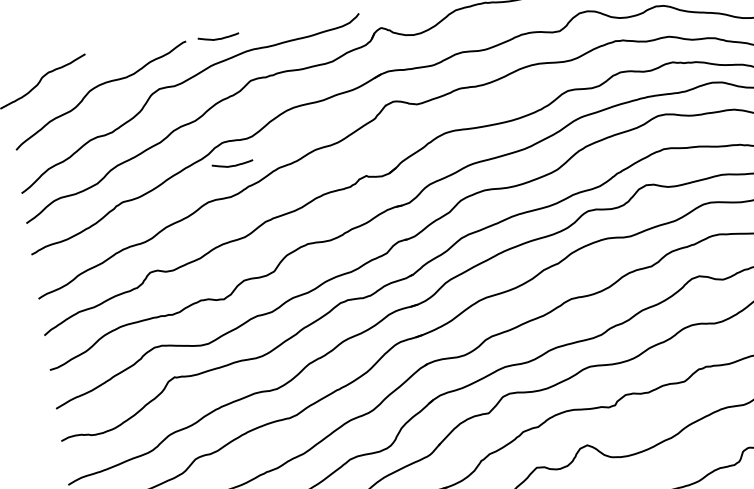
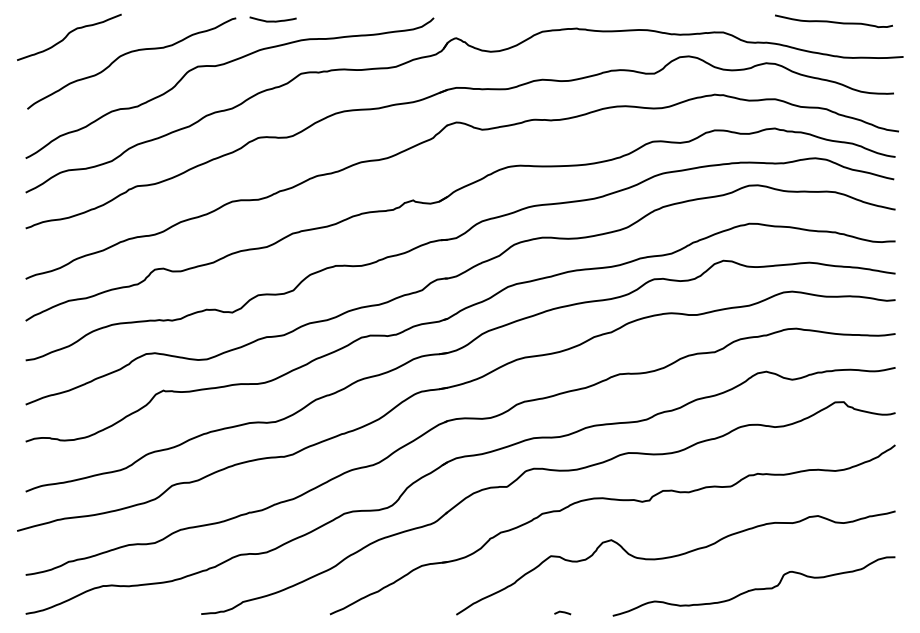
curve: (232, 165) -> (265, 164), removed

